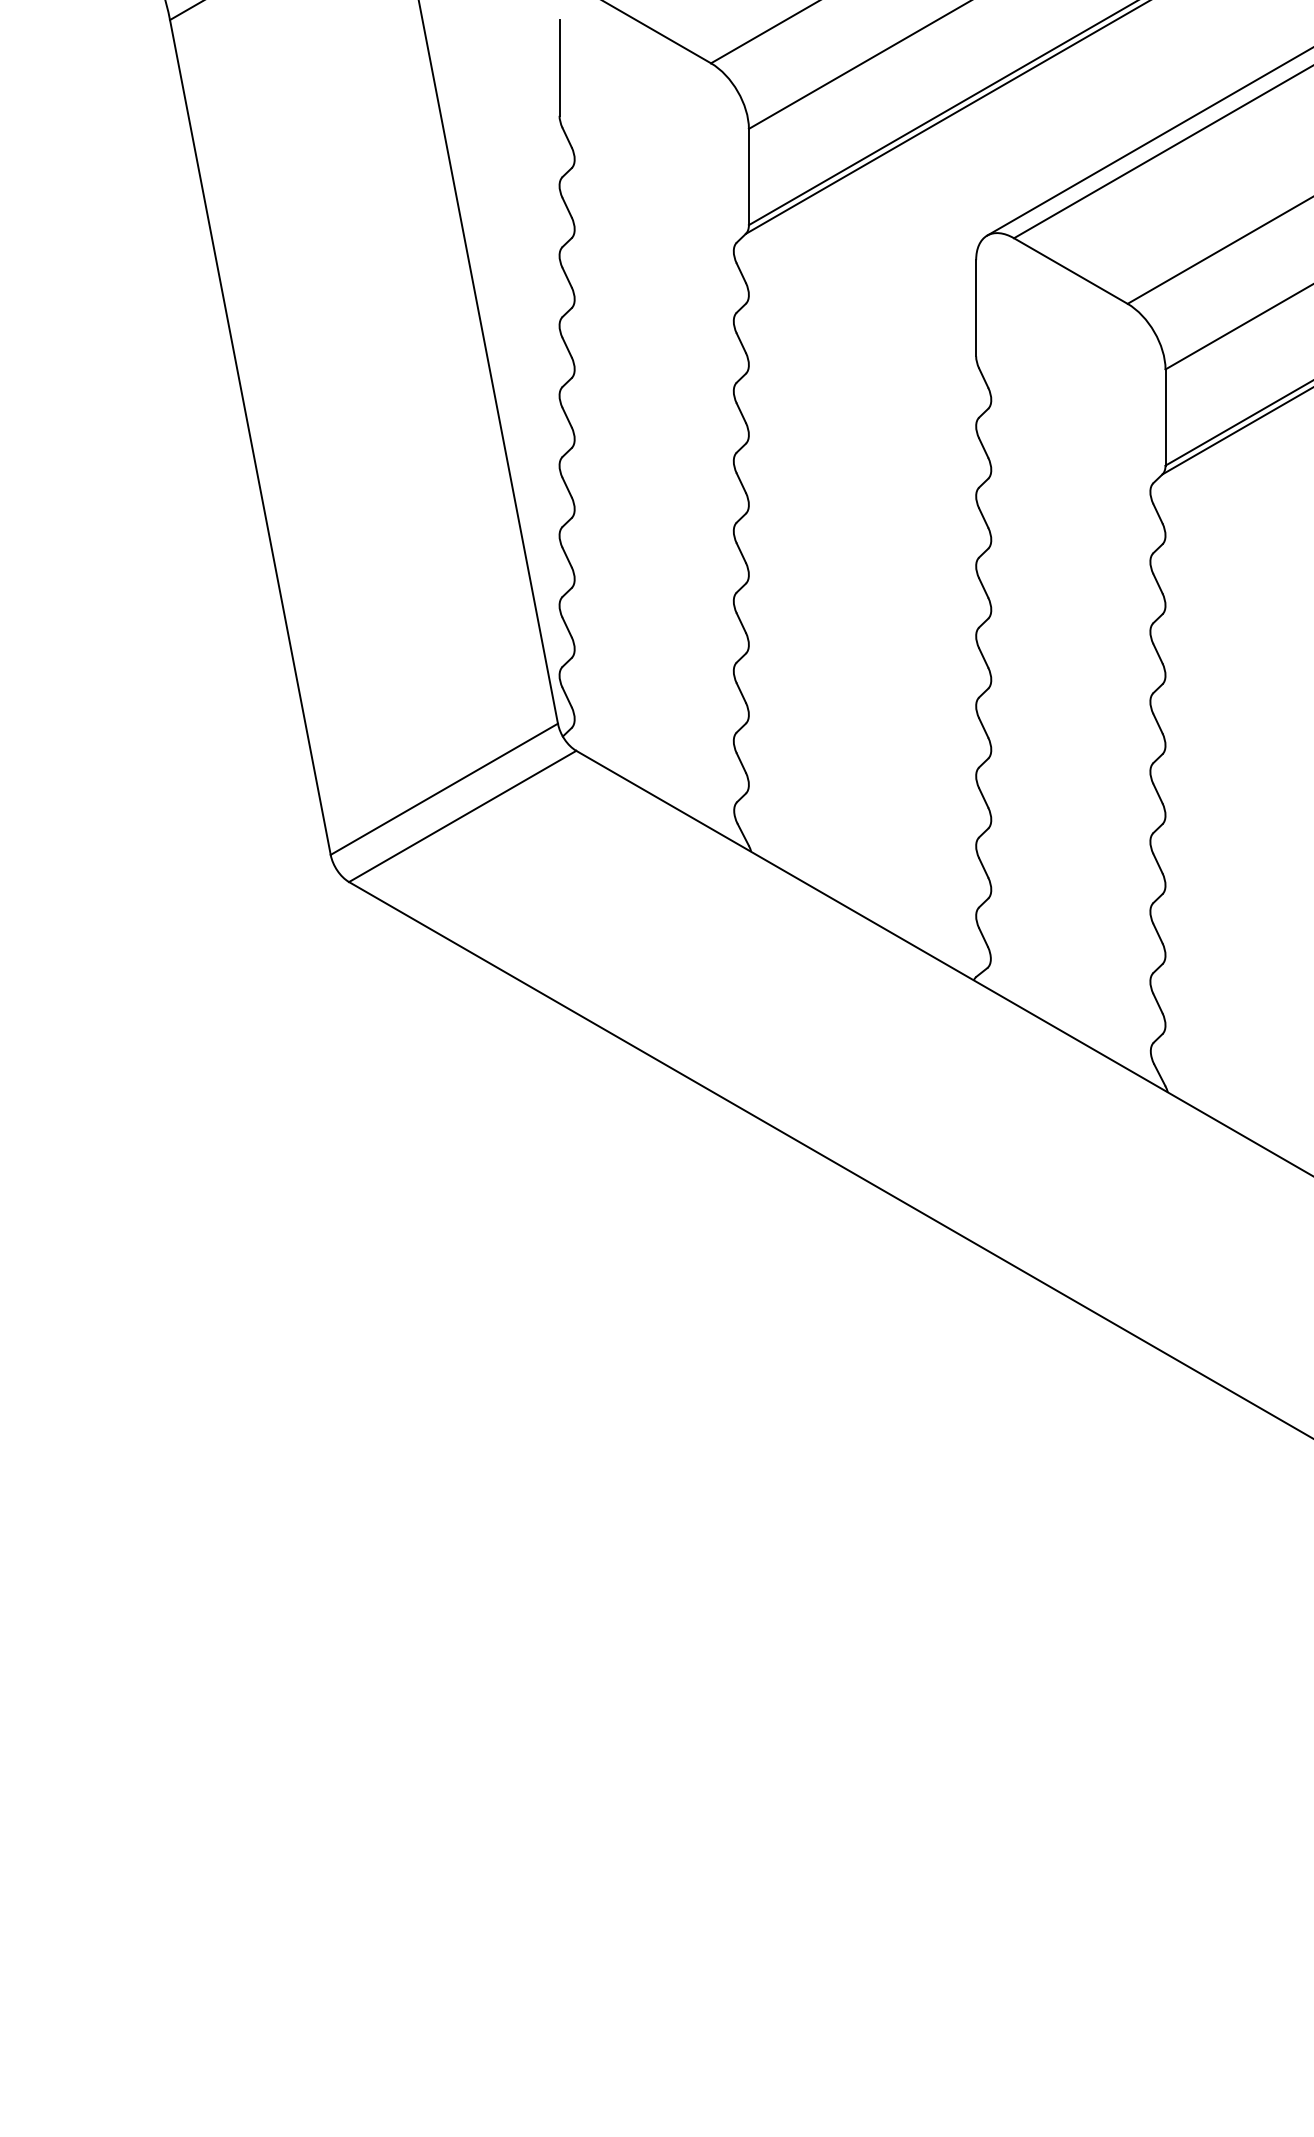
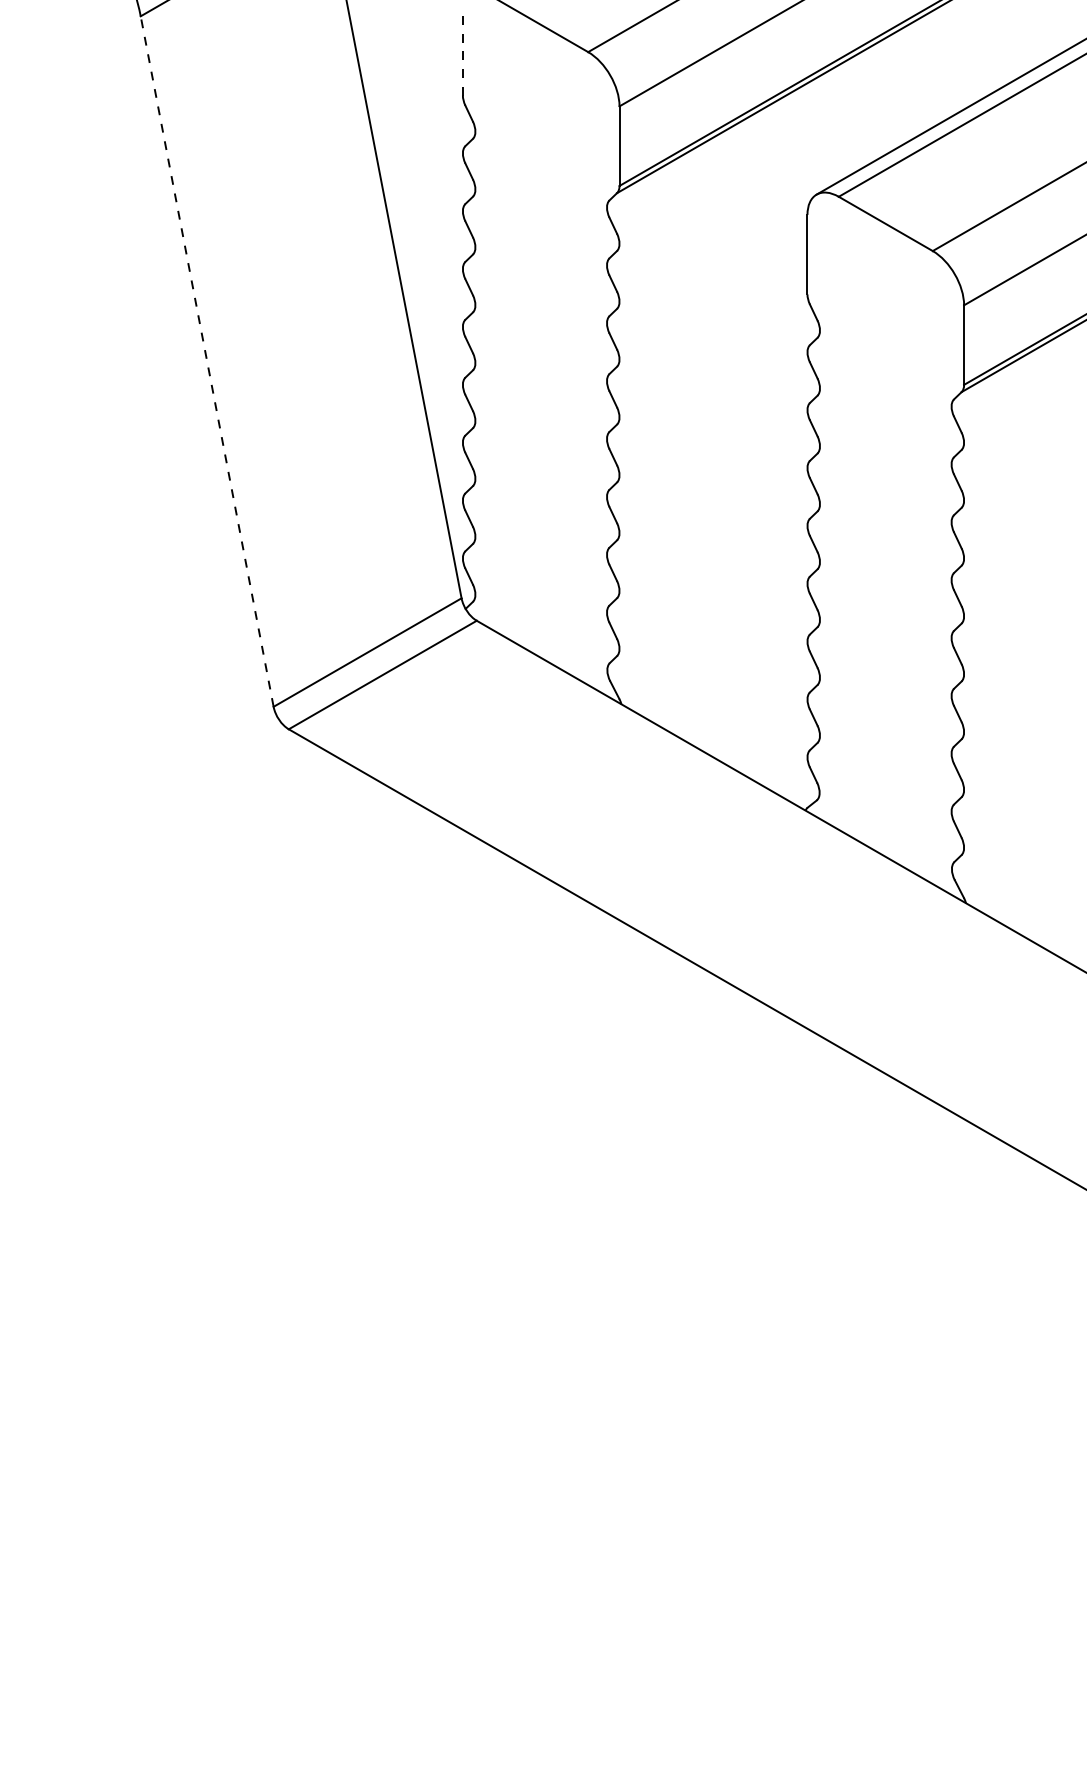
line: (559, 68) -> (462, 56), solid -> dashed
line: (250, 436) -> (207, 360), solid -> dashed

